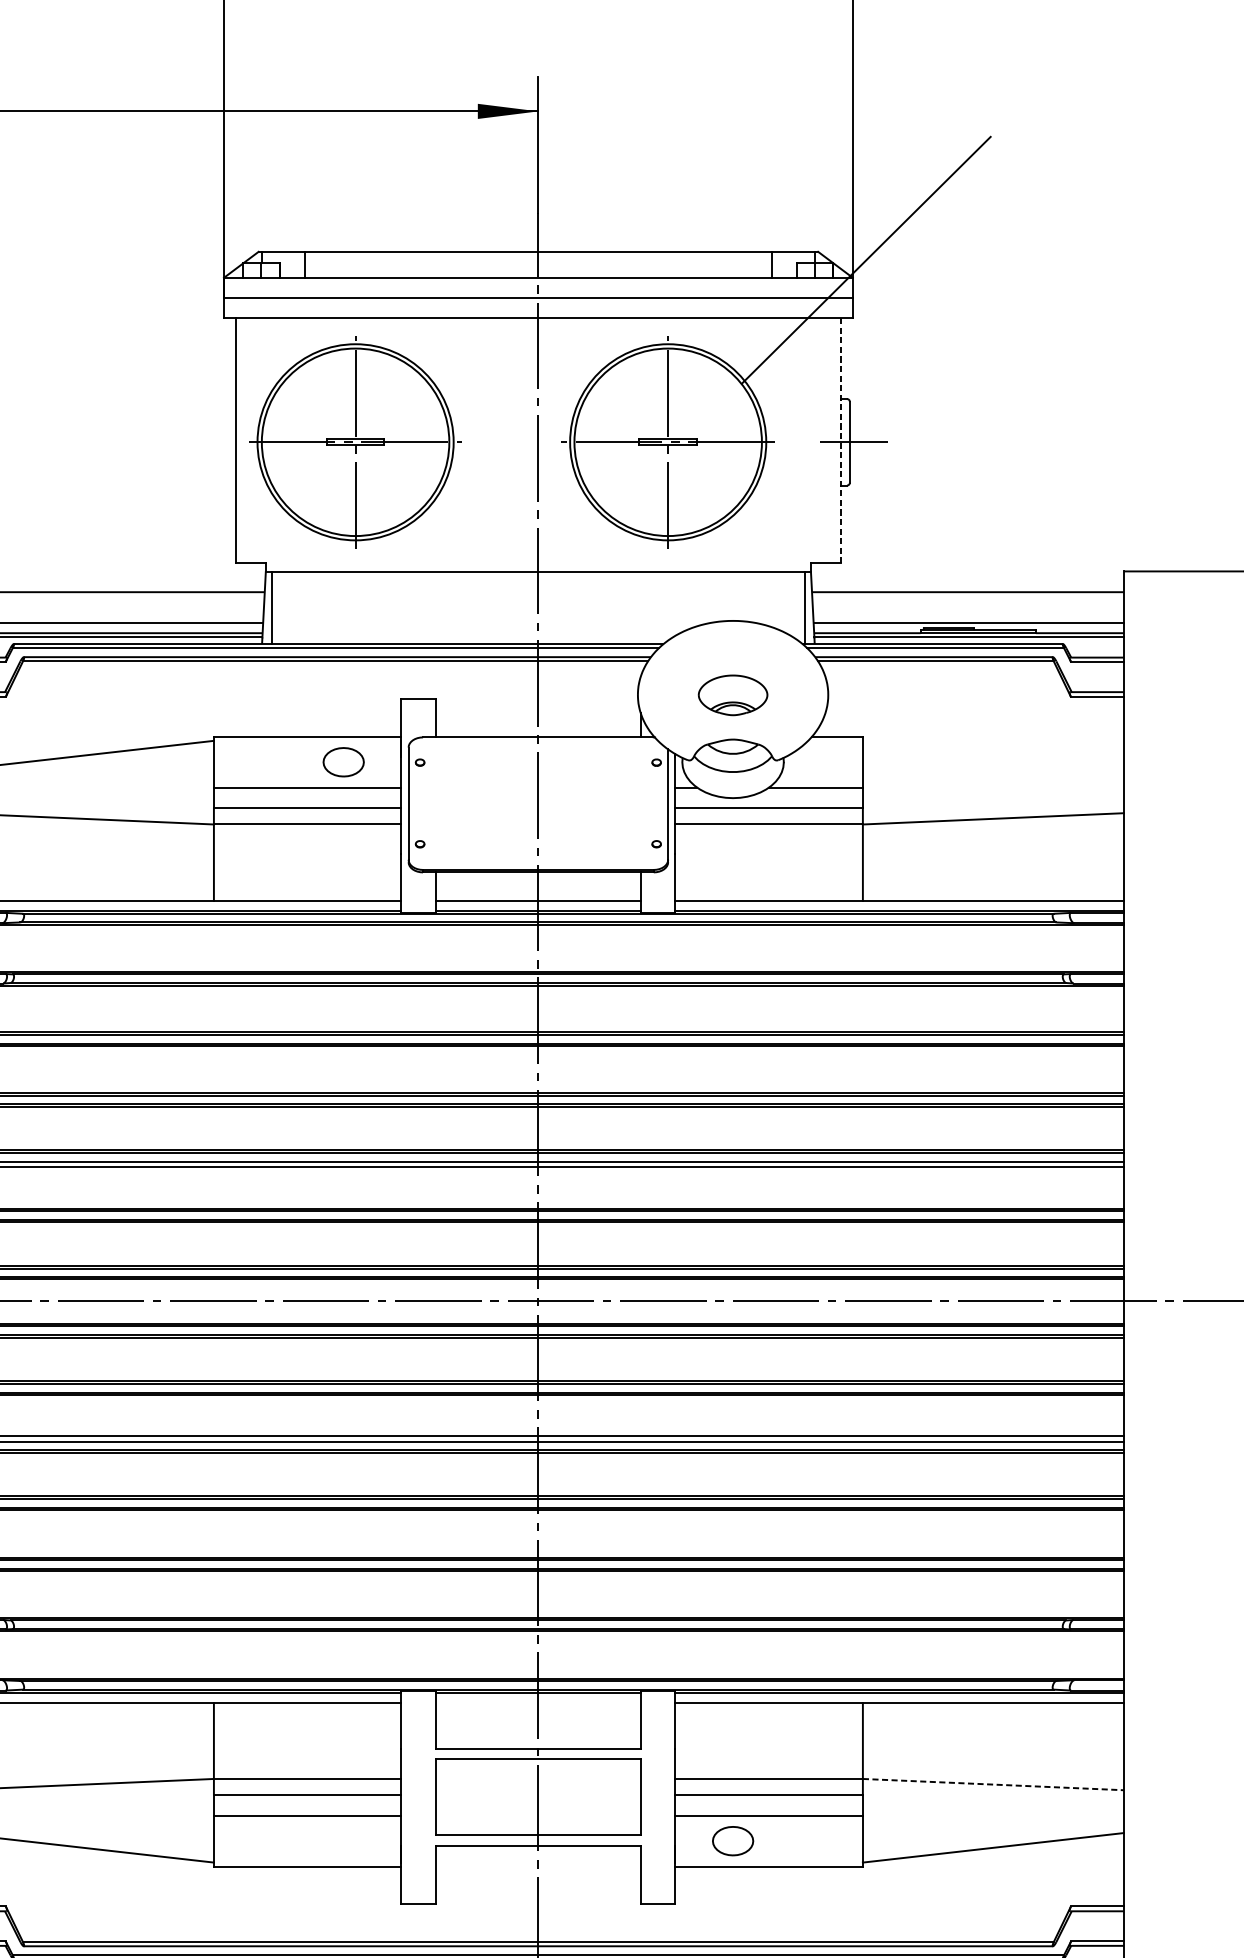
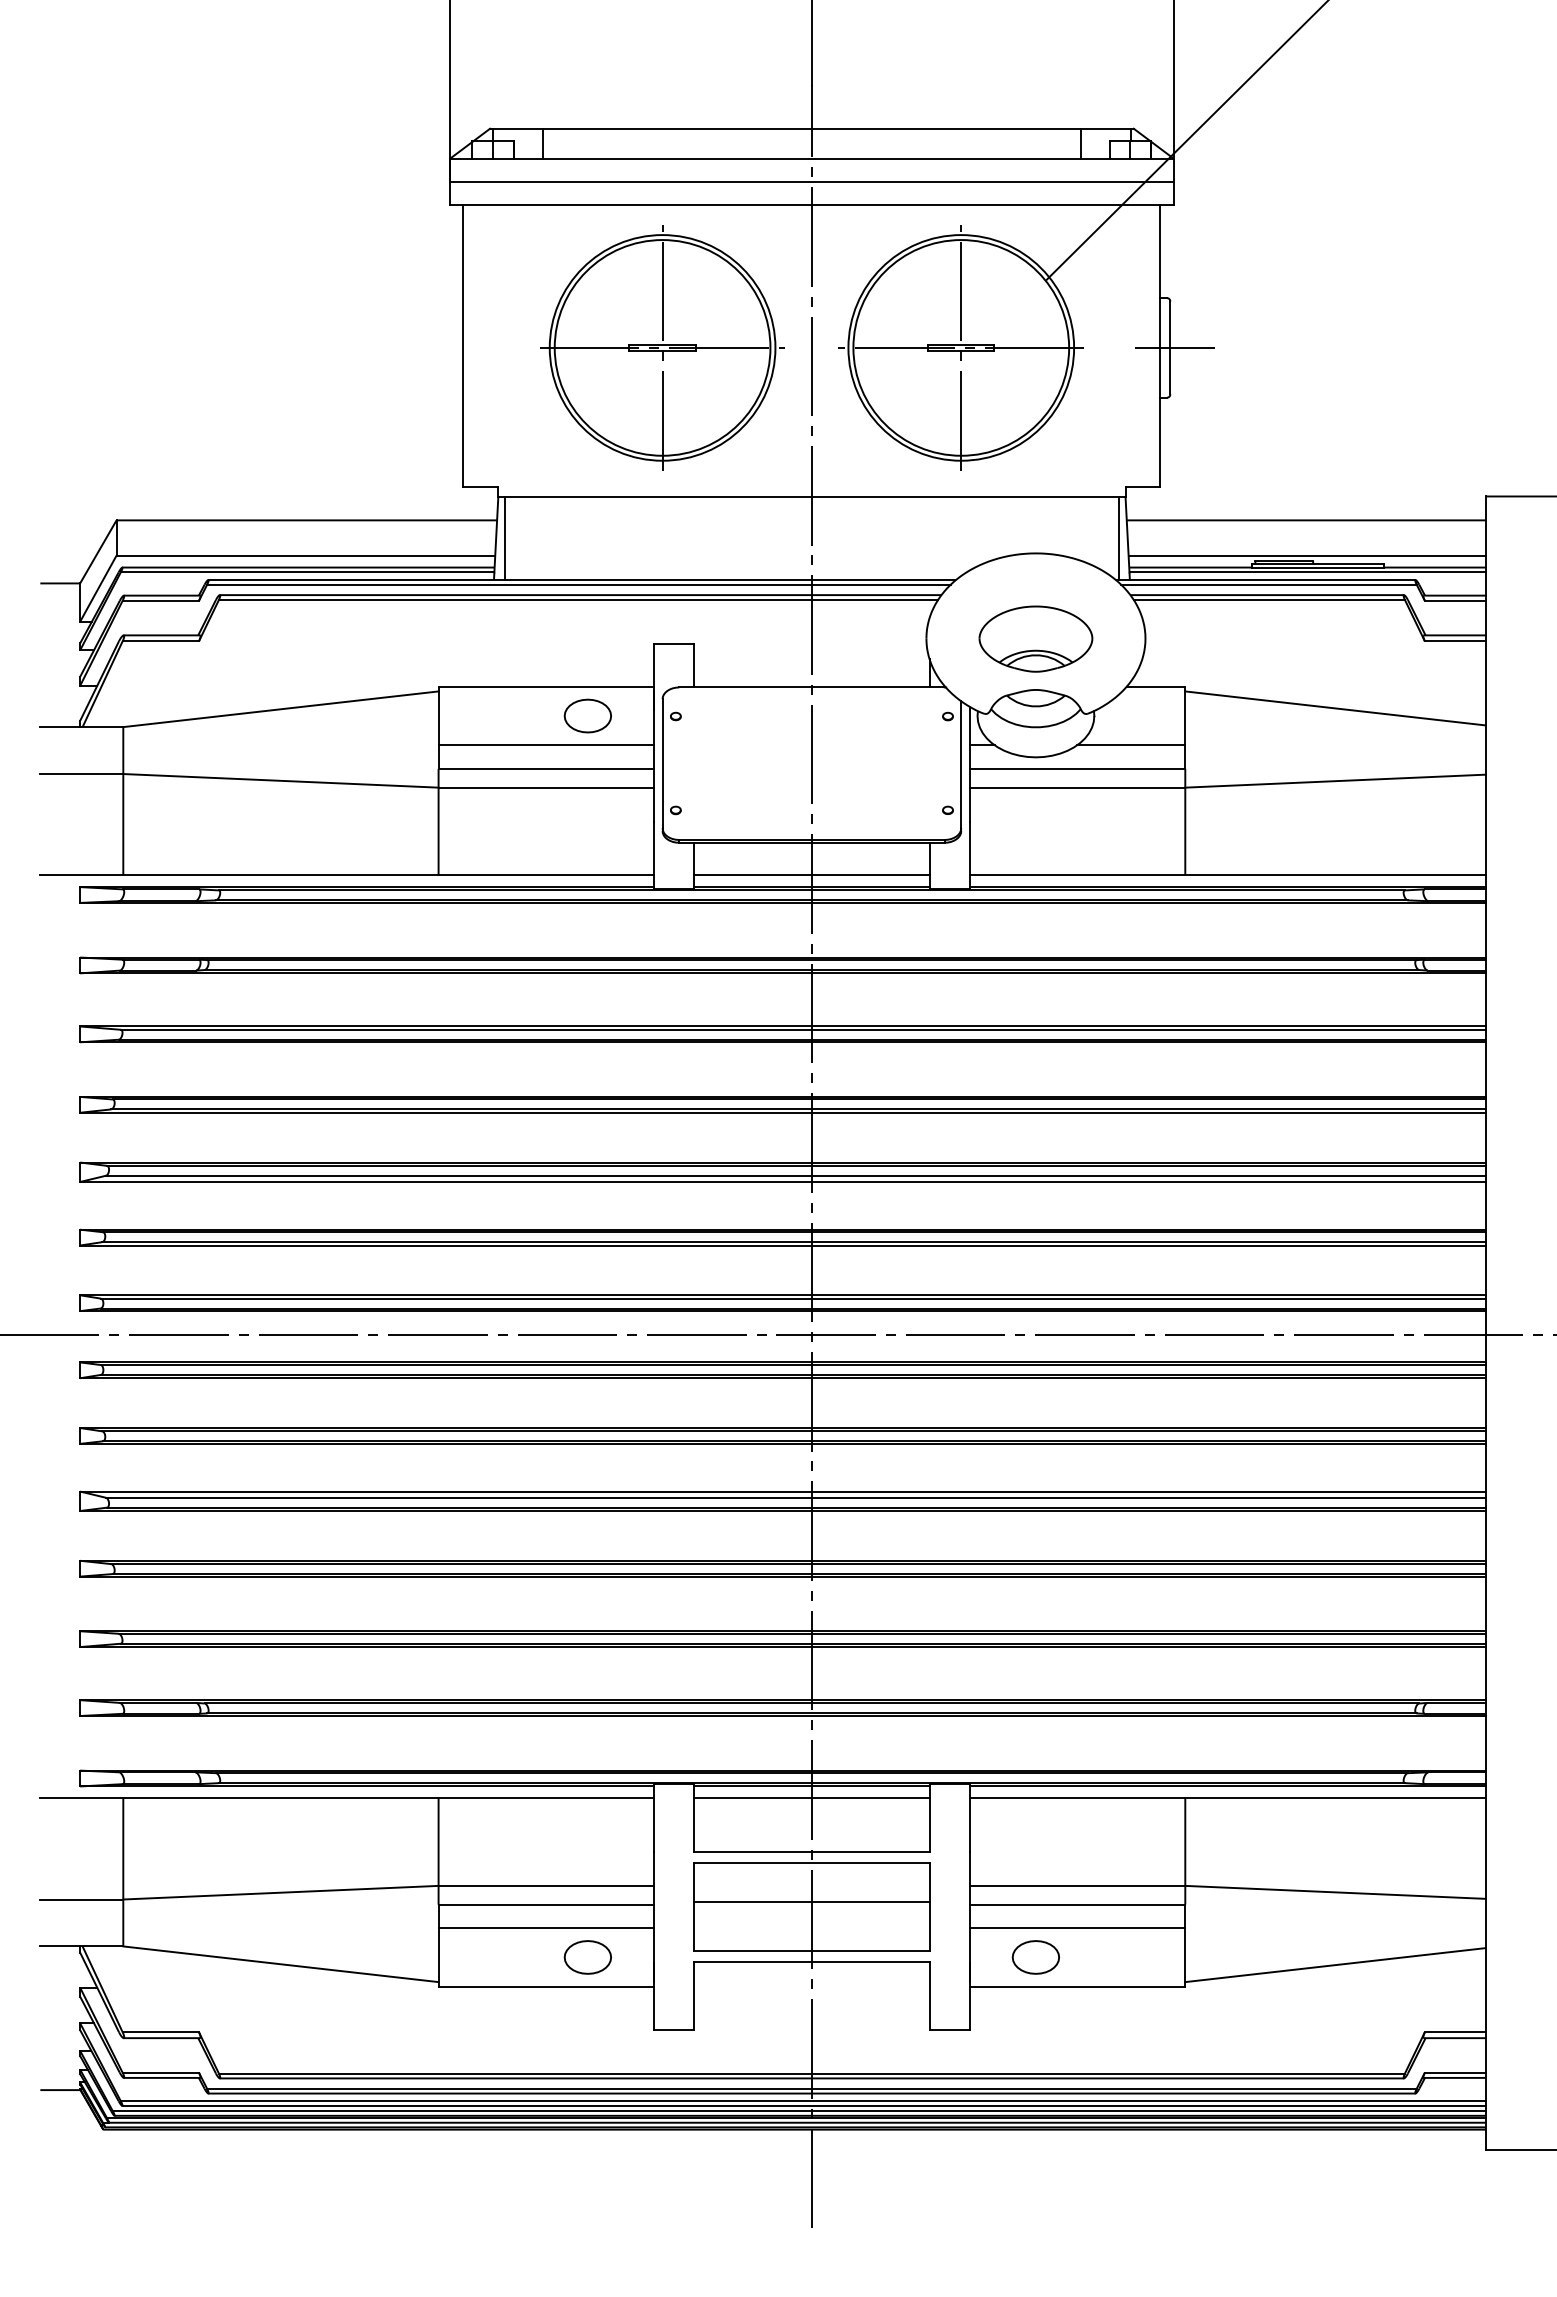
line: (841, 440) -> (1160, 345), dashed -> solid
part: (355, 441) -> (662, 347), moved
part: (732, 694) -> (1035, 638), size x1.43
line: (993, 755) -> (1335, 708), added
line: (538, 1703) -> (811, 1798), added
line: (993, 1784) -> (1335, 1892), dashed -> solid
line: (538, 1792) -> (811, 1901), added
part: (343, 1841) -> (587, 1957), added

